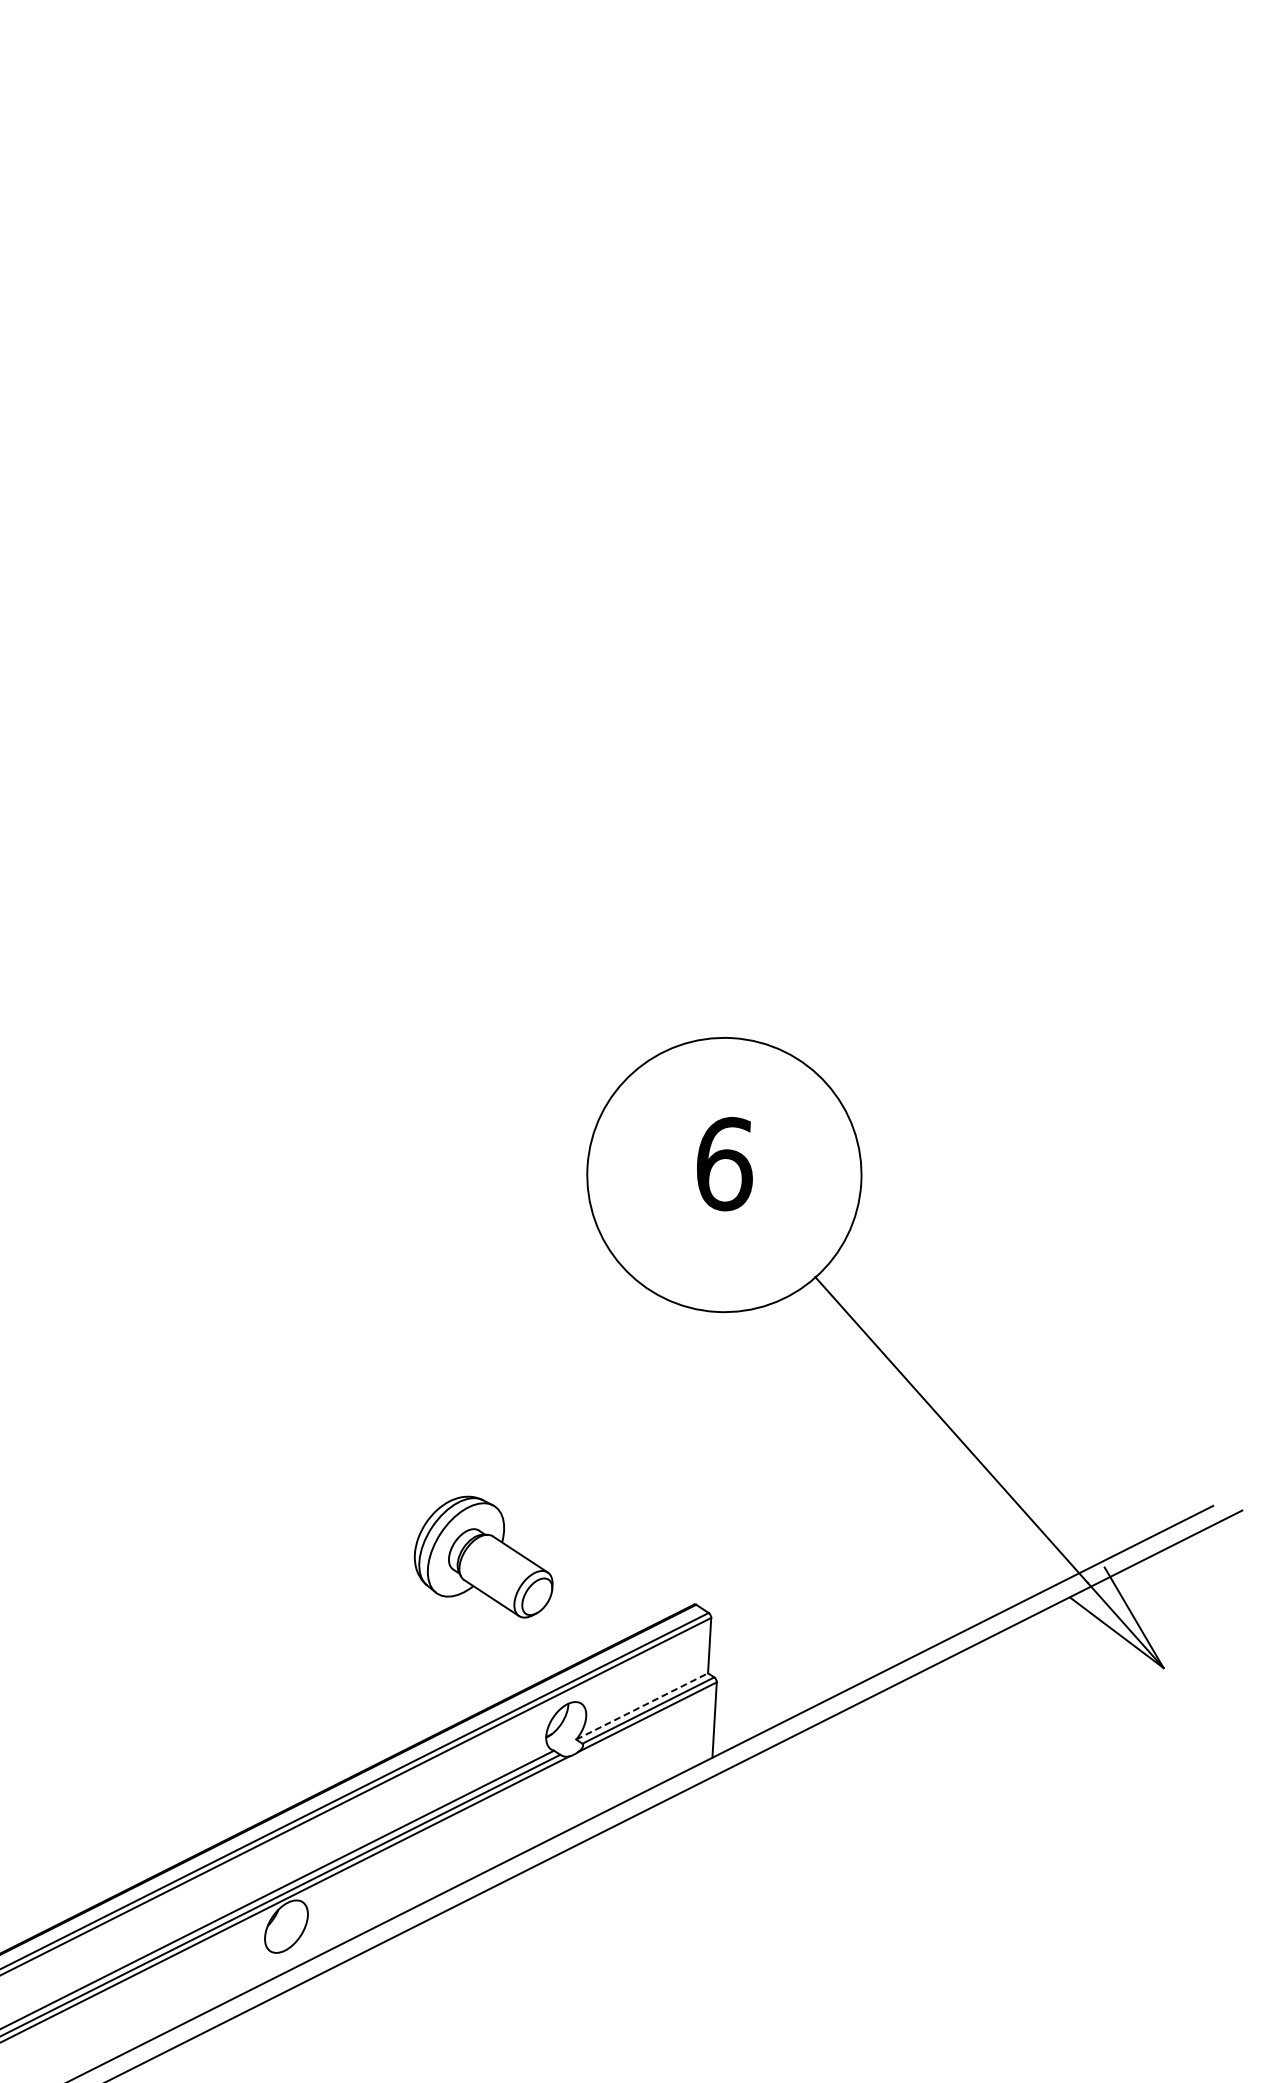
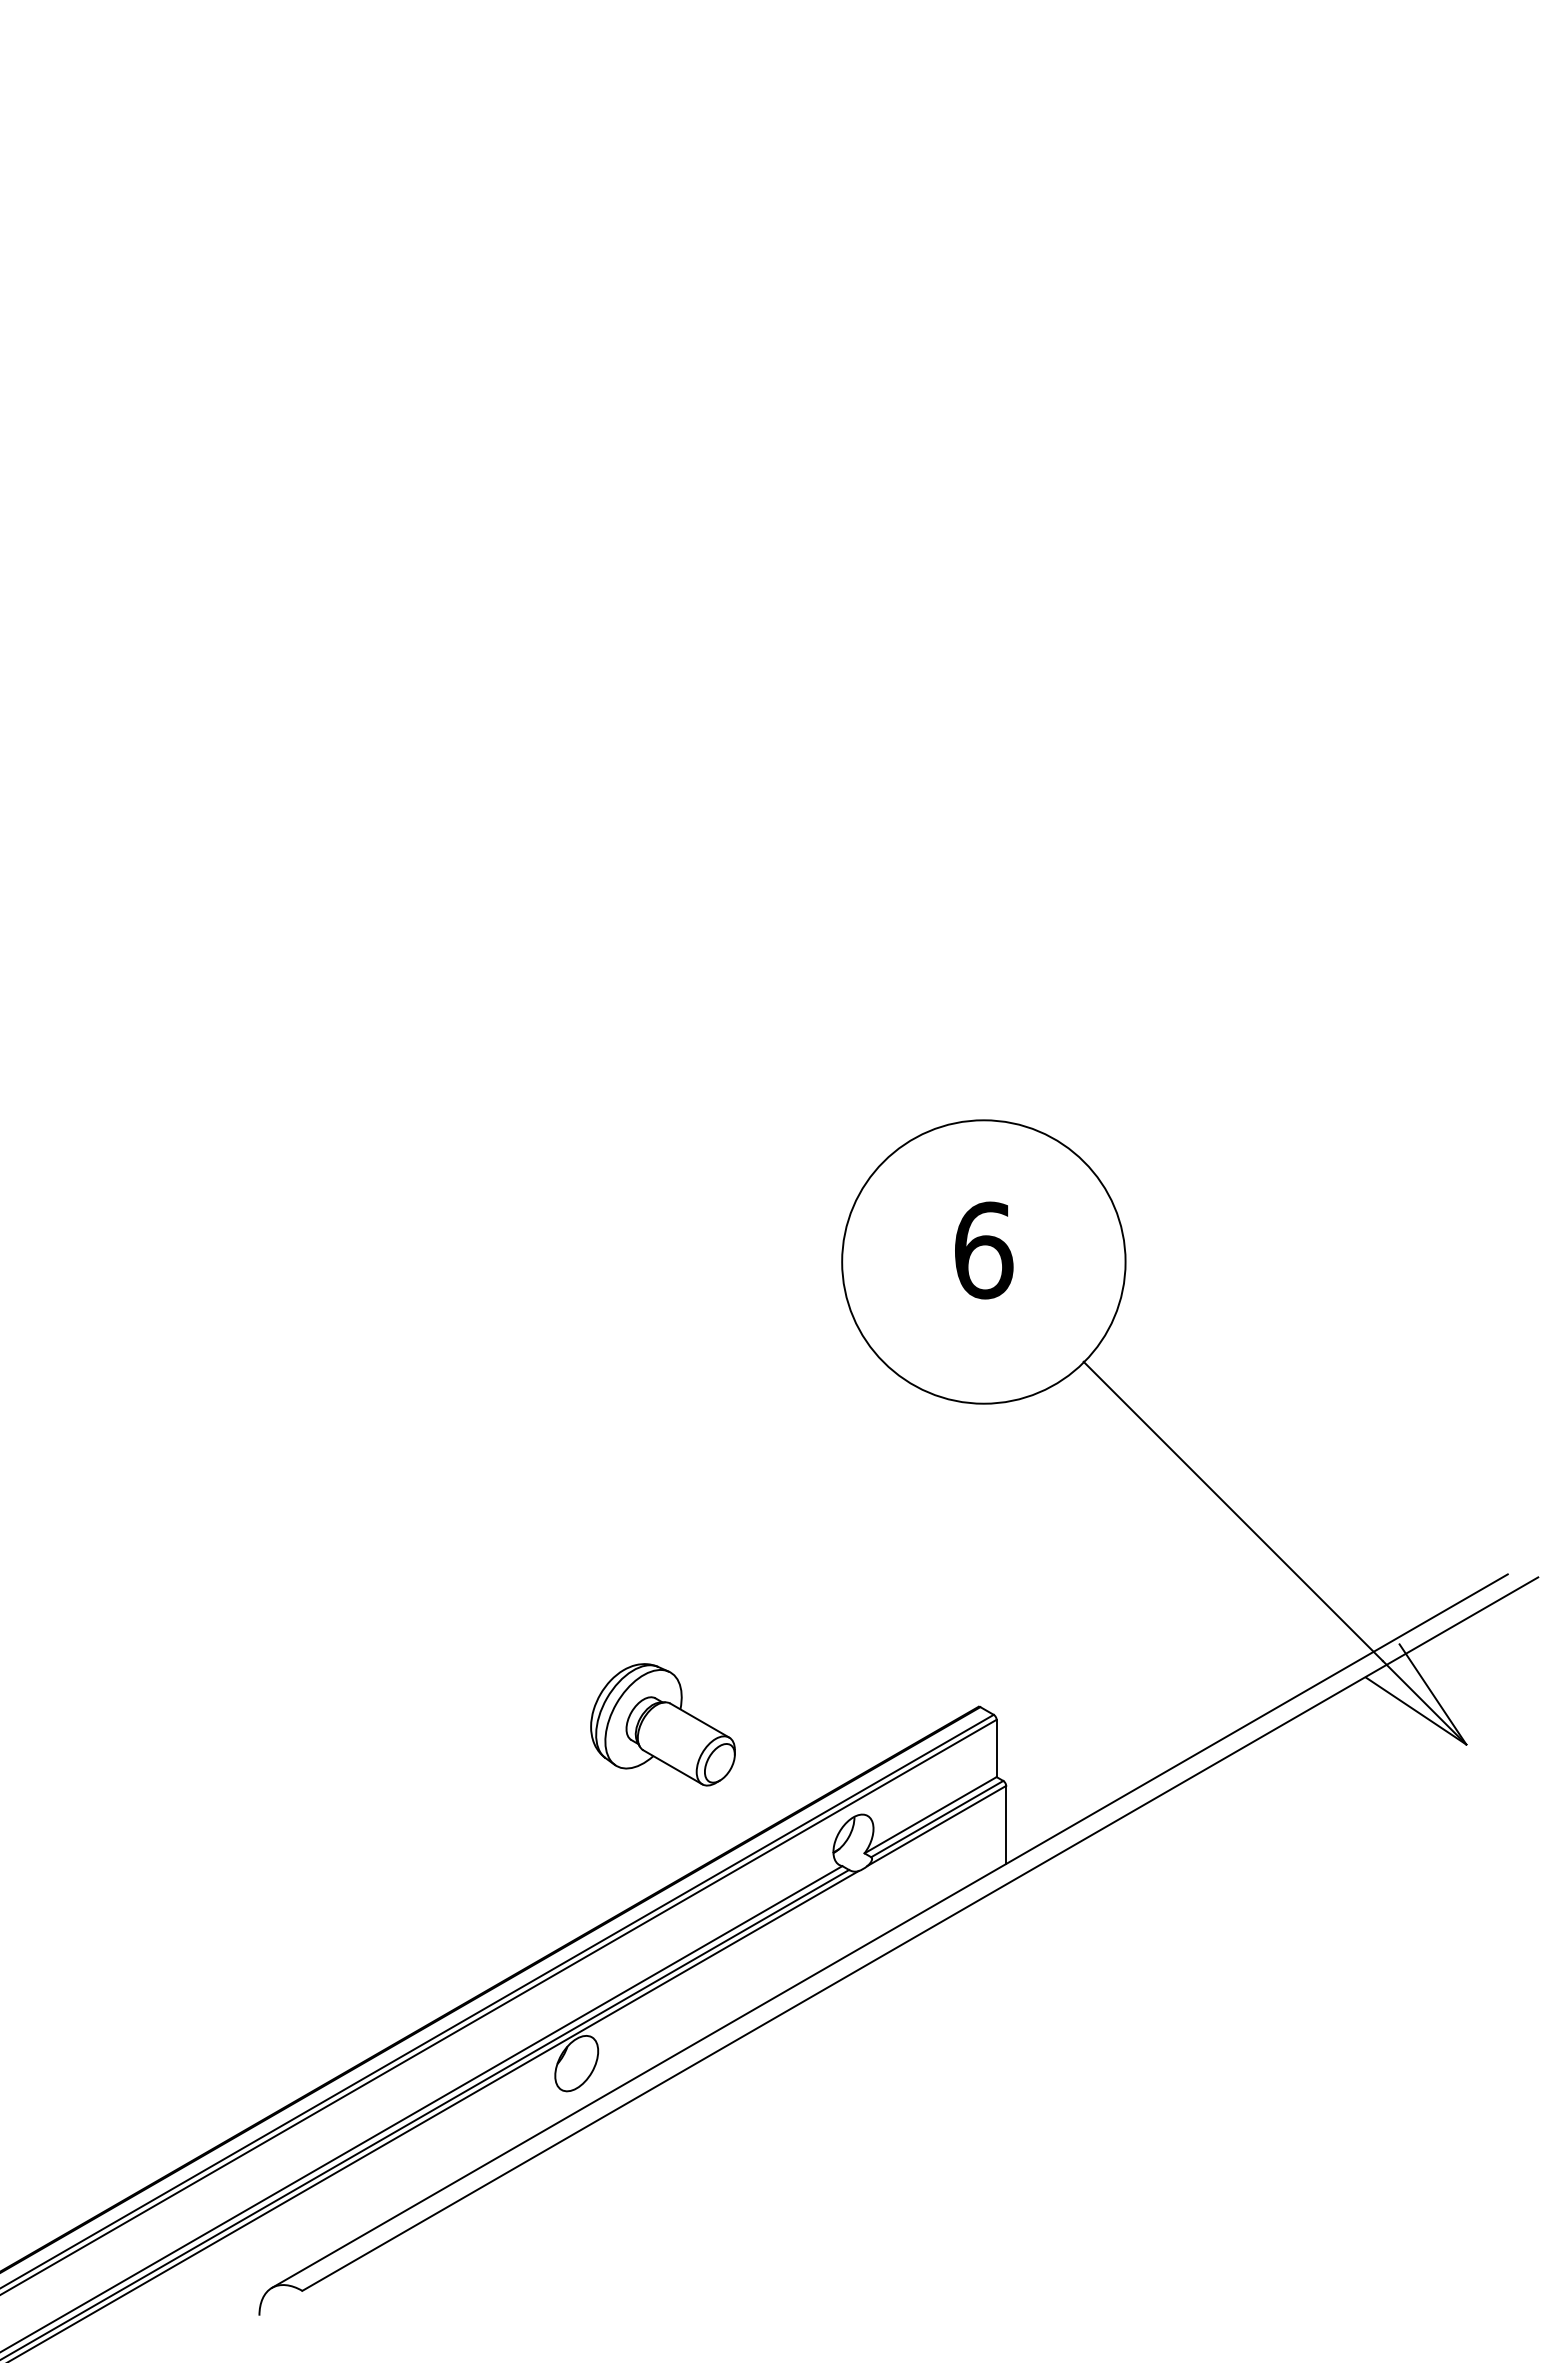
part: (484, 1556) -> (662, 1724), moved
line: (643, 1705) -> (931, 1814), dashed -> solid

